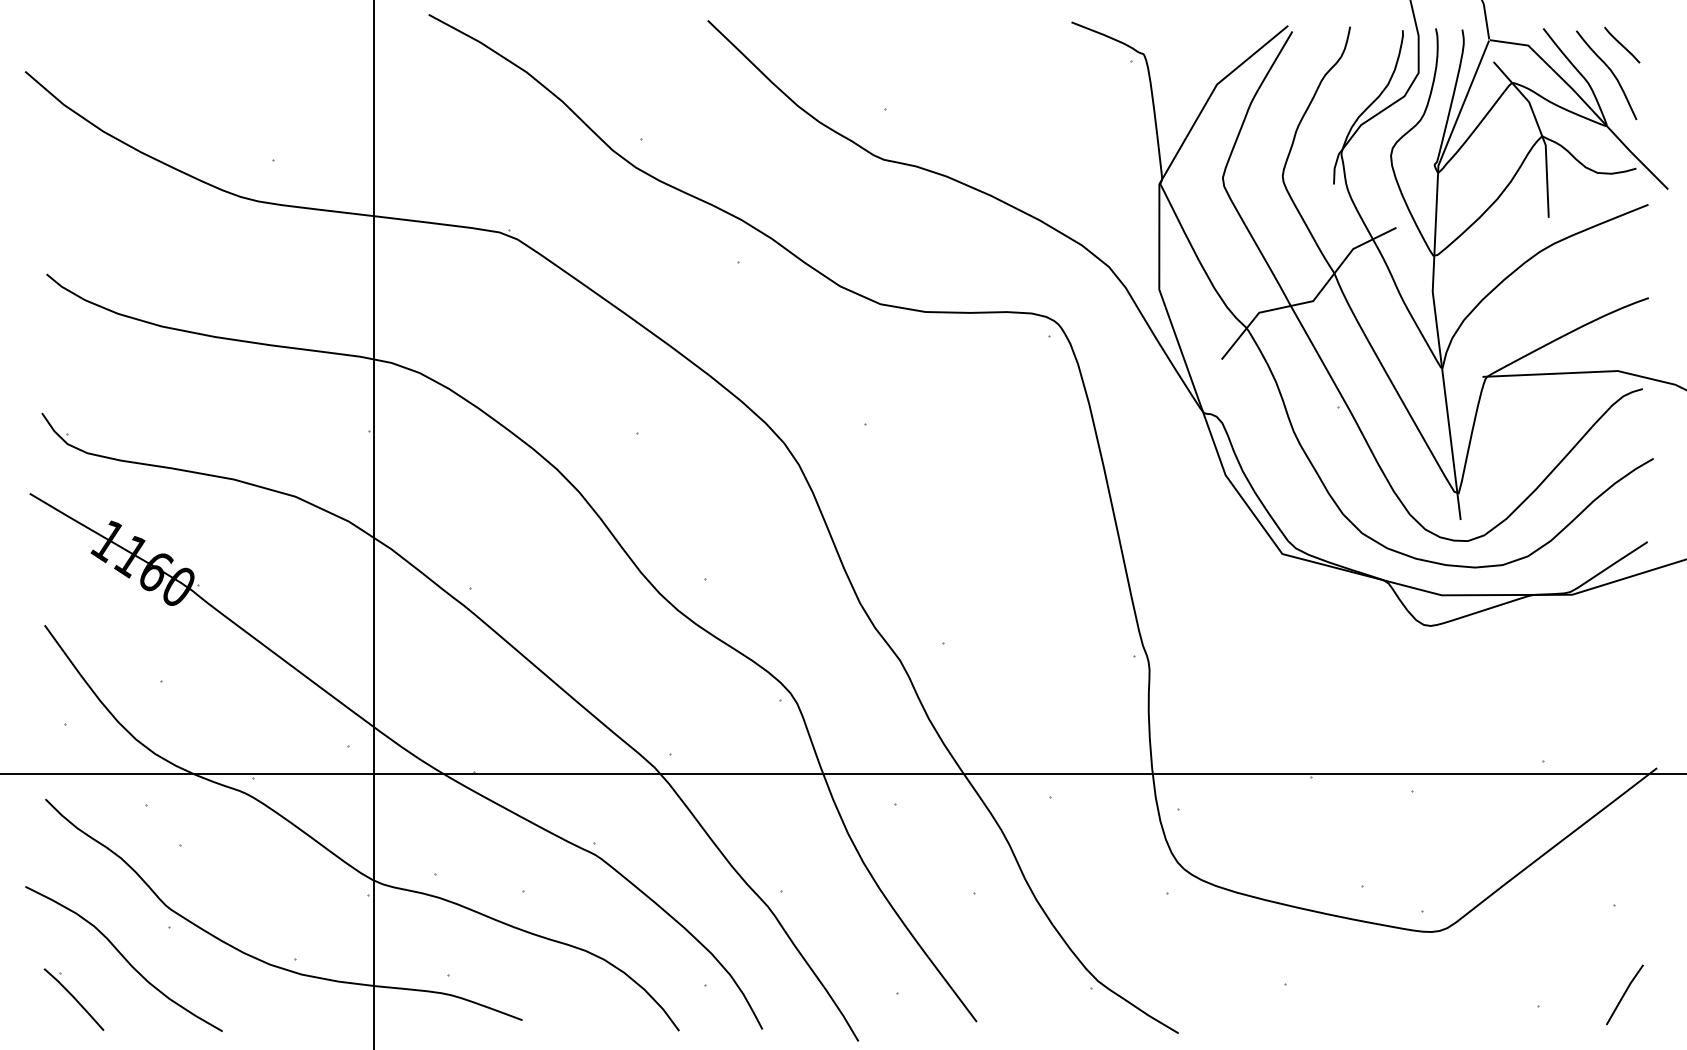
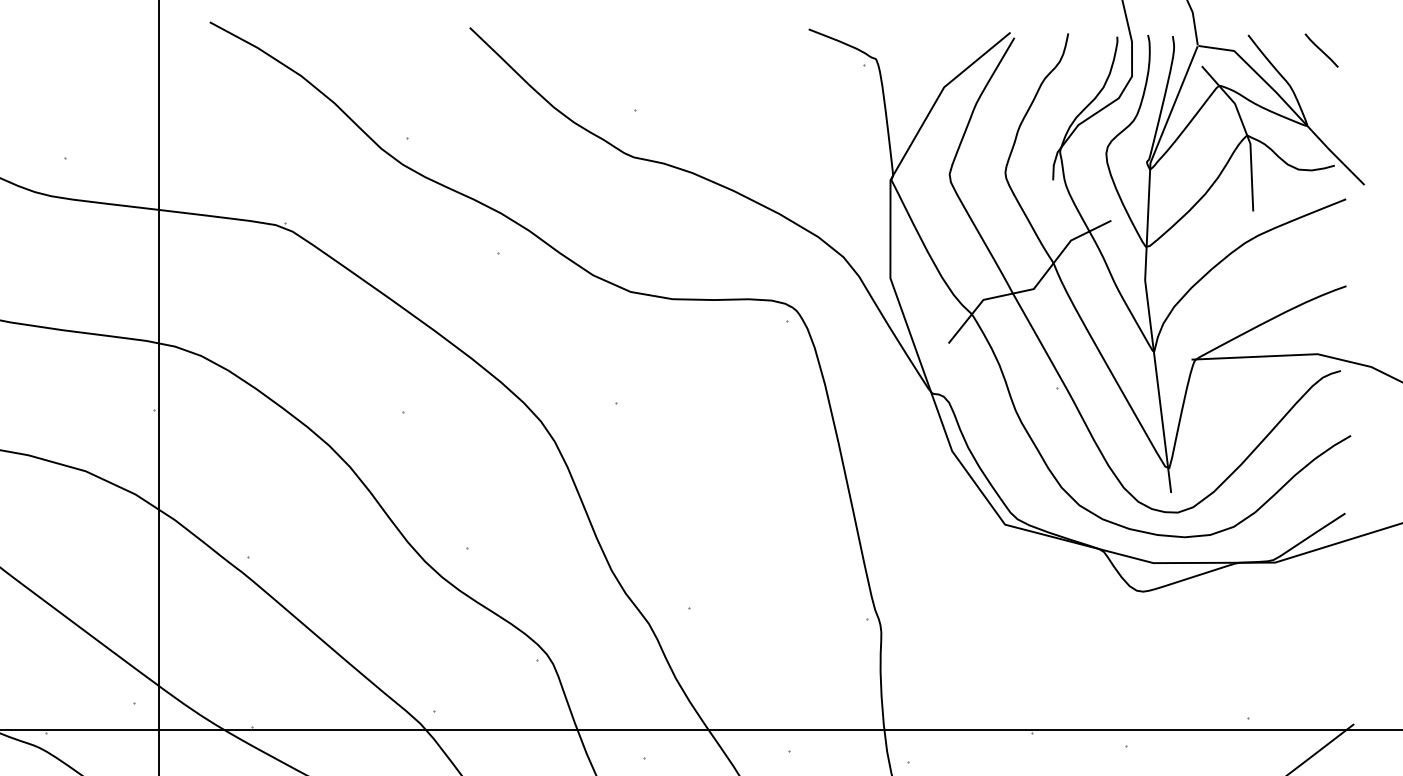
curve: (1609, 70) -> (1309, 74), removed

